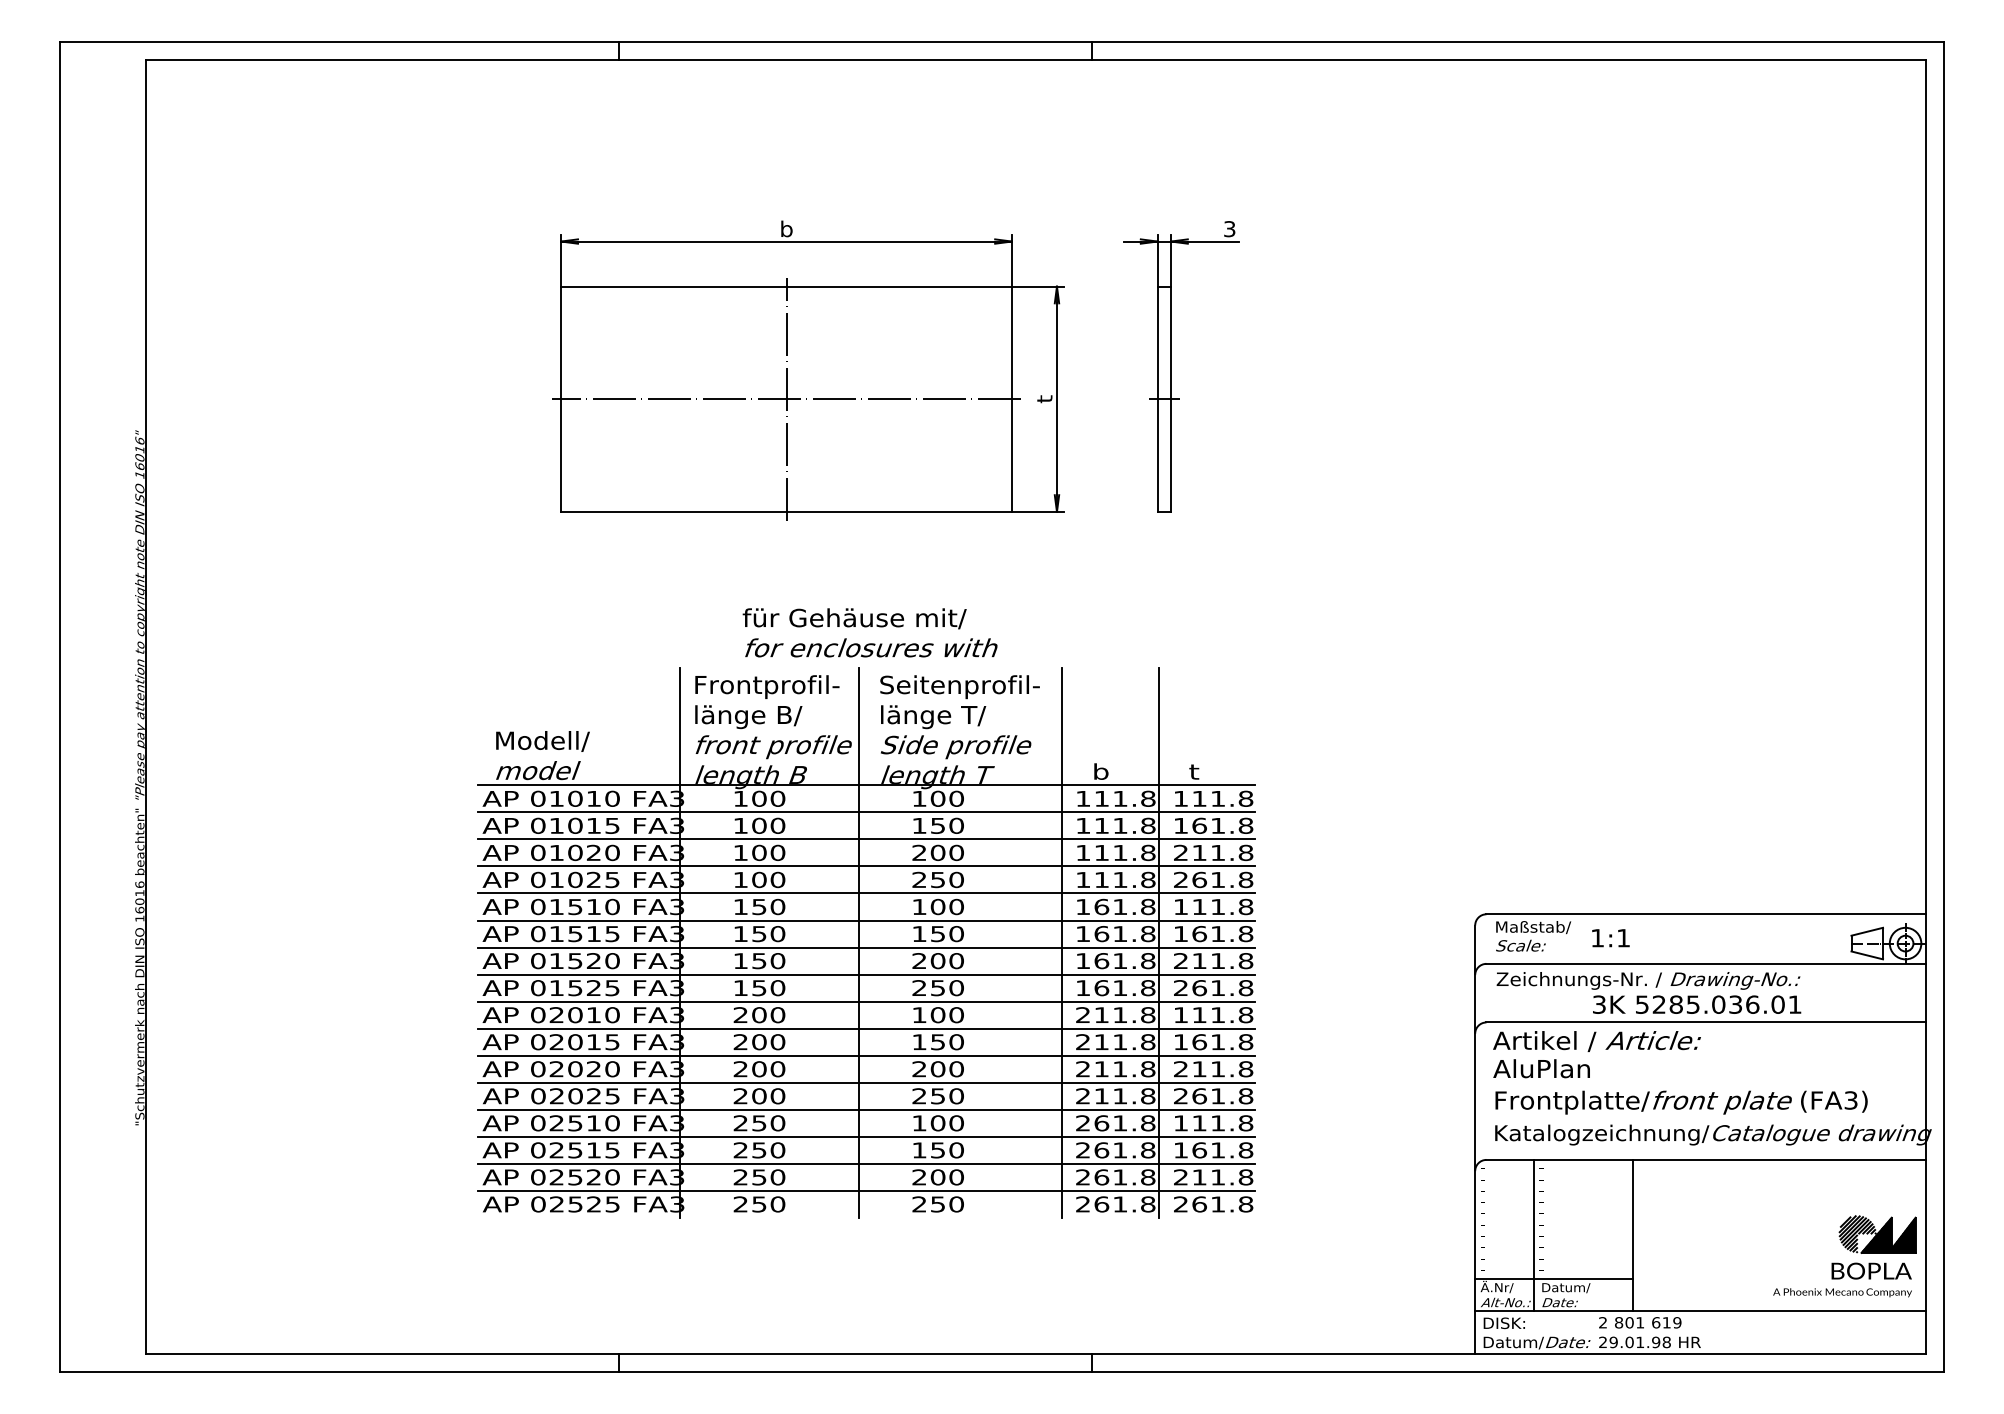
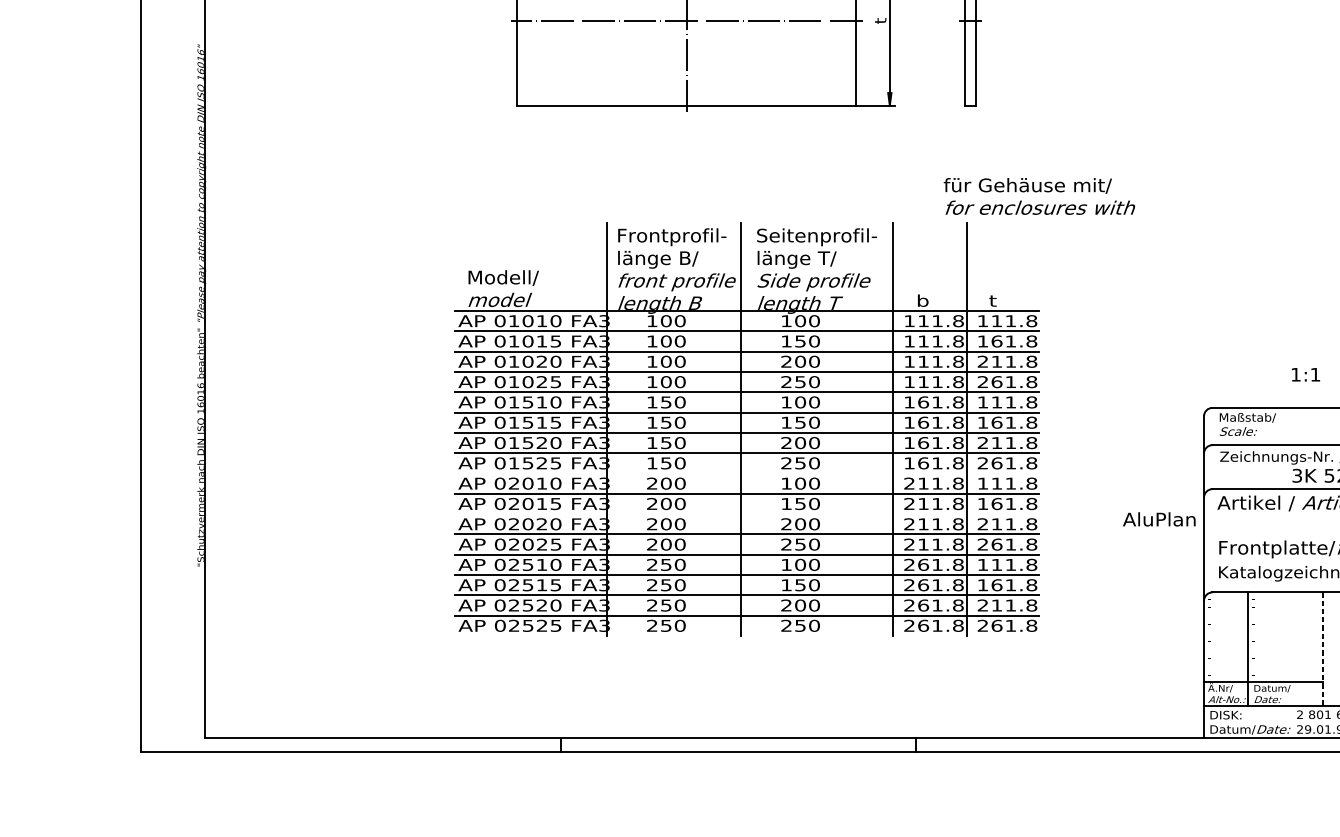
text: (869, 632) -> (1038, 196), moved
text: (1610, 938) -> (1305, 375), moved
line: (866, 1001) -> (746, 473), removed
line: (866, 1055) -> (746, 513), removed
text: (1541, 1068) -> (1159, 519), moved
line: (1632, 1235) -> (1322, 649), solid -> dashed

